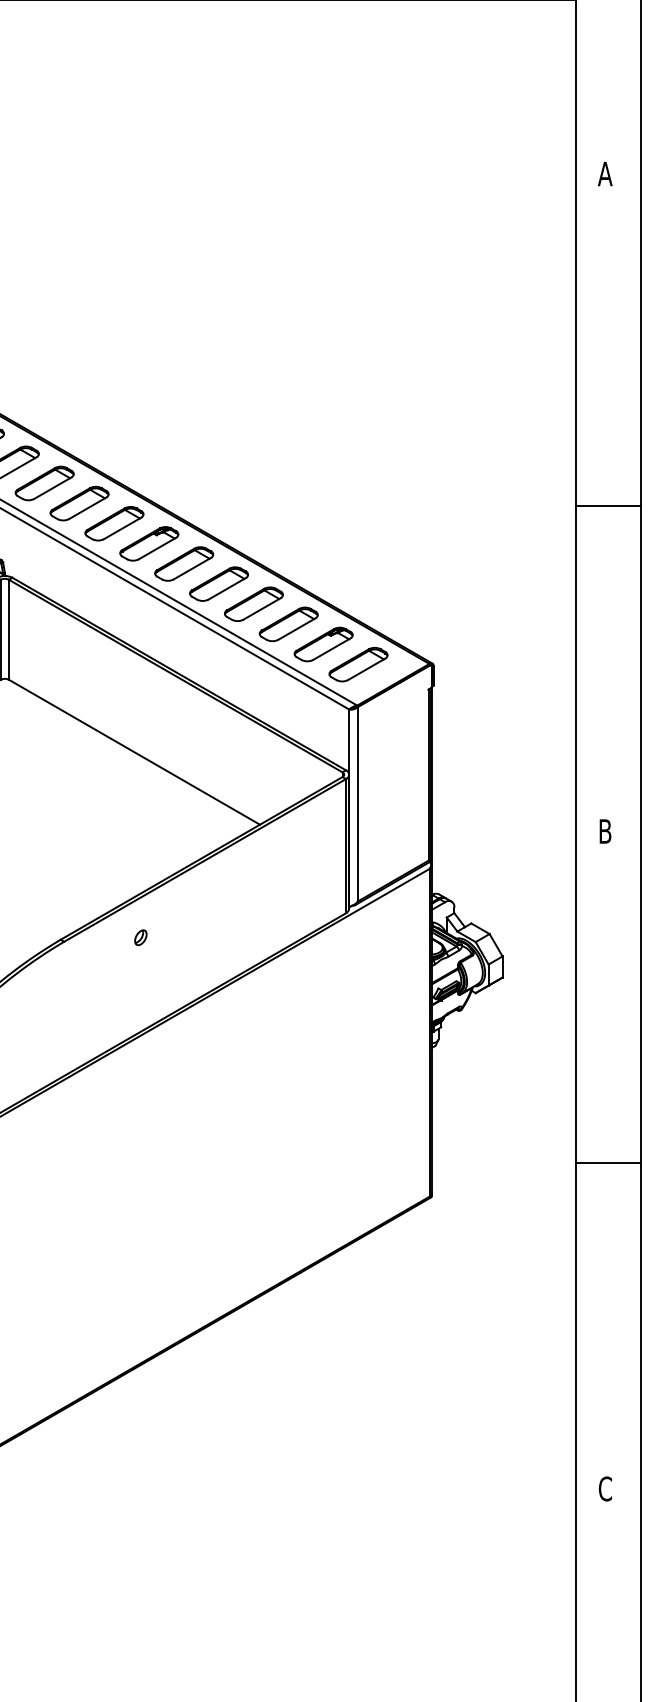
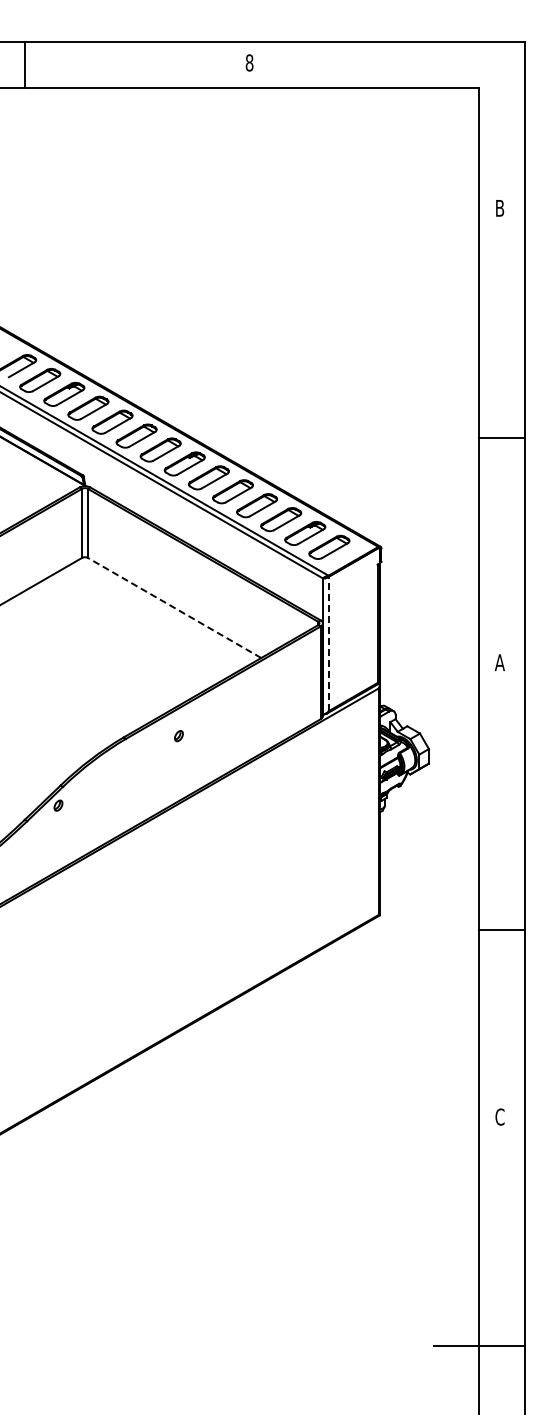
text: (604, 174) -> (499, 208), A -> B
line: (134, 751) -> (174, 607), solid -> dashed
line: (357, 803) -> (328, 643), solid -> dashed
text: (604, 831) -> (499, 662), B -> A
line: (607, 1164) -> (501, 930), moved

